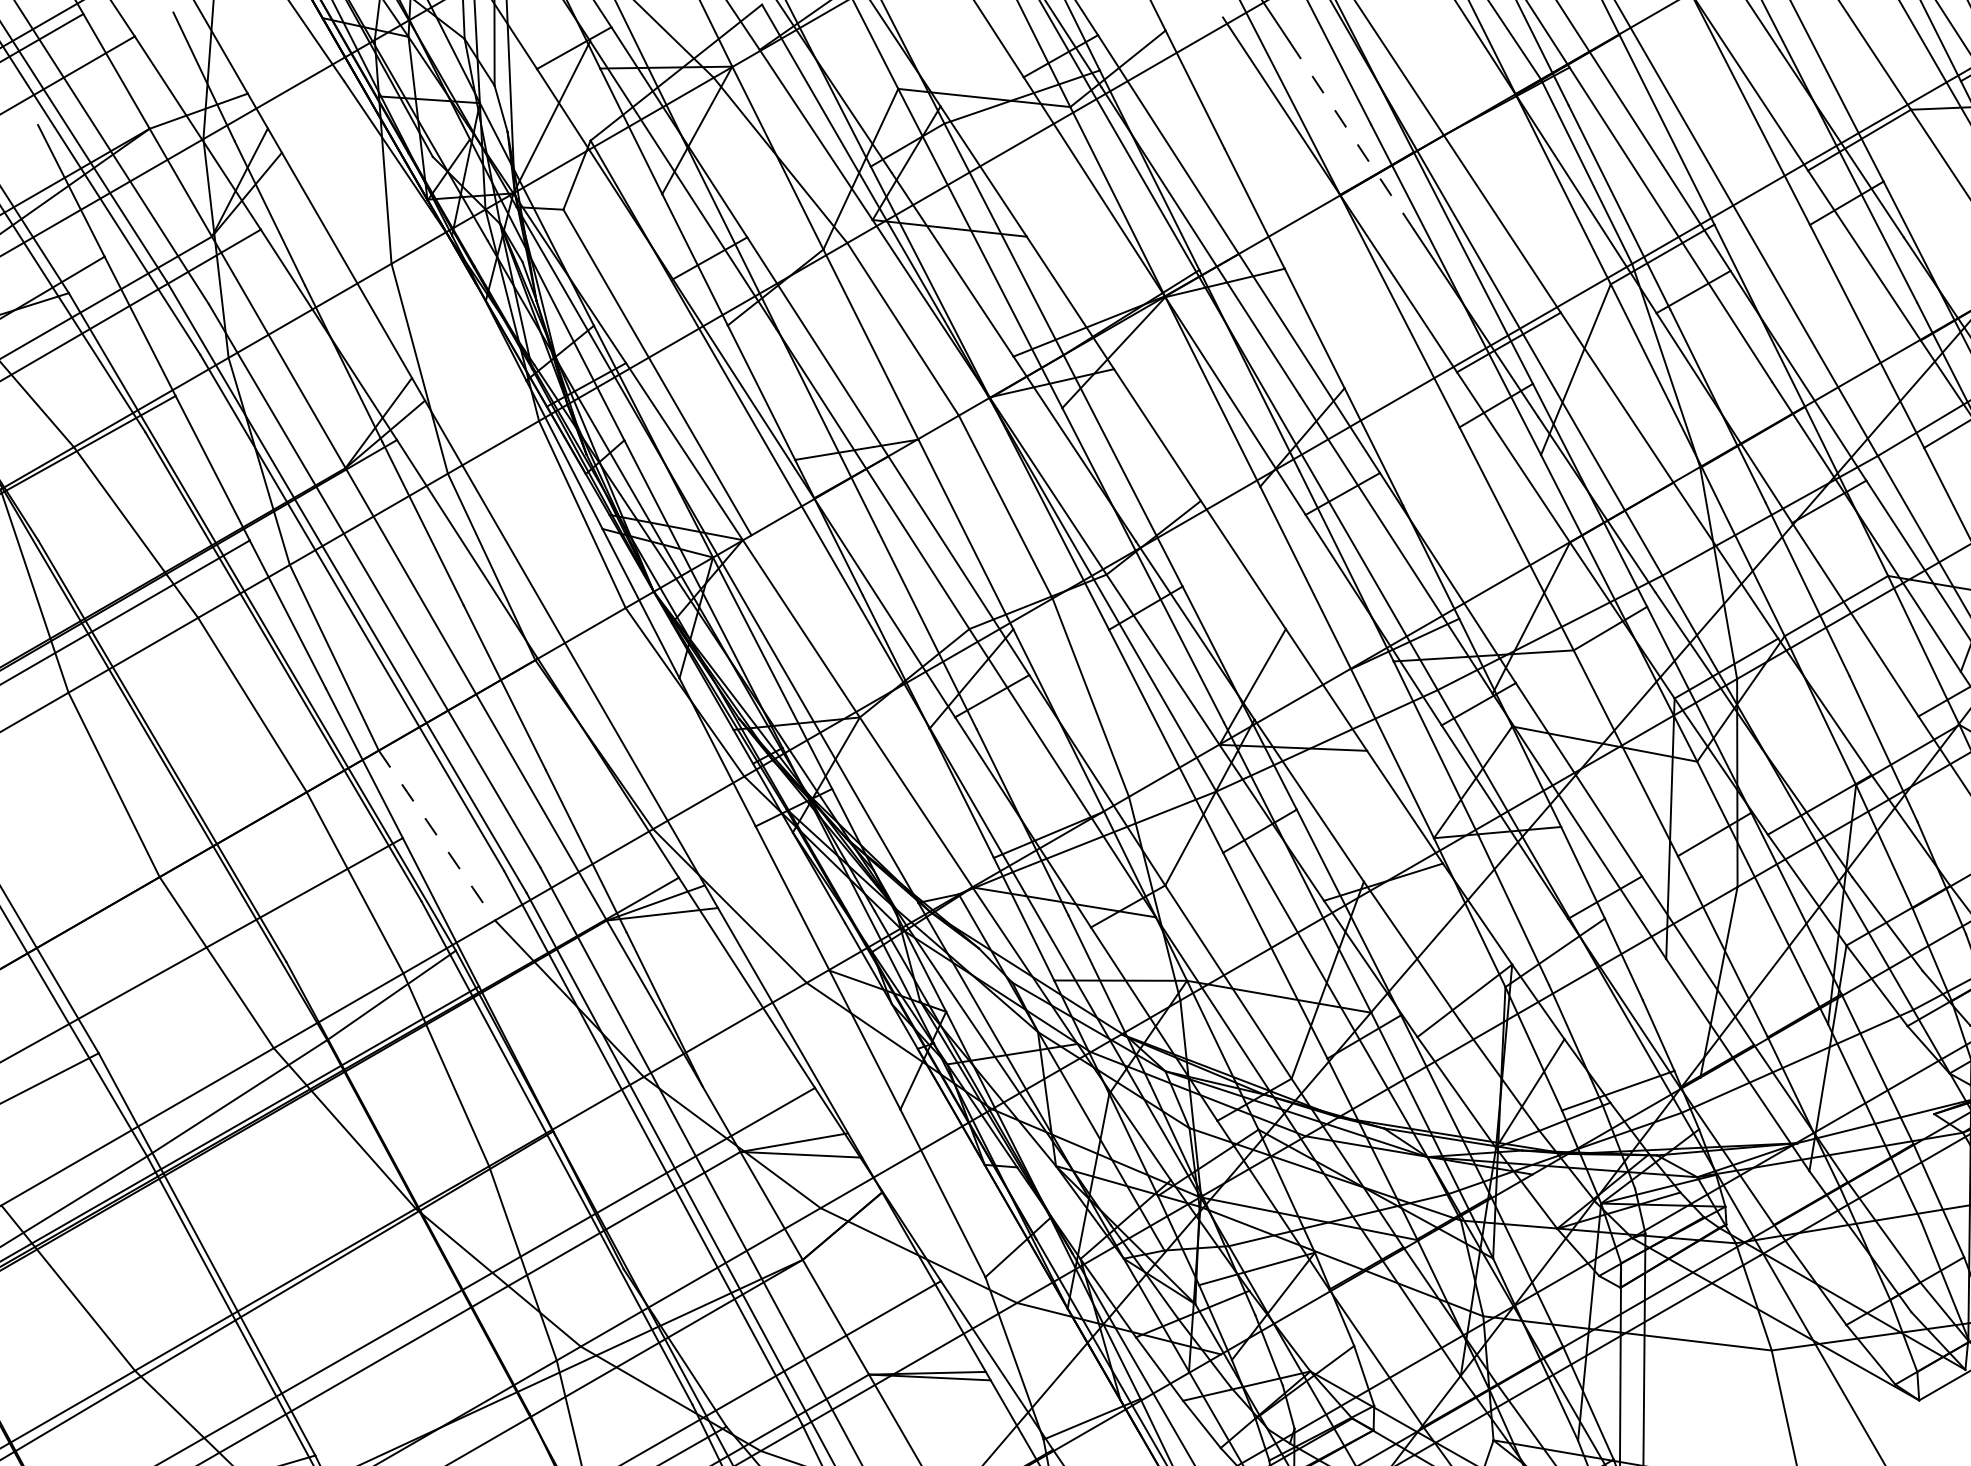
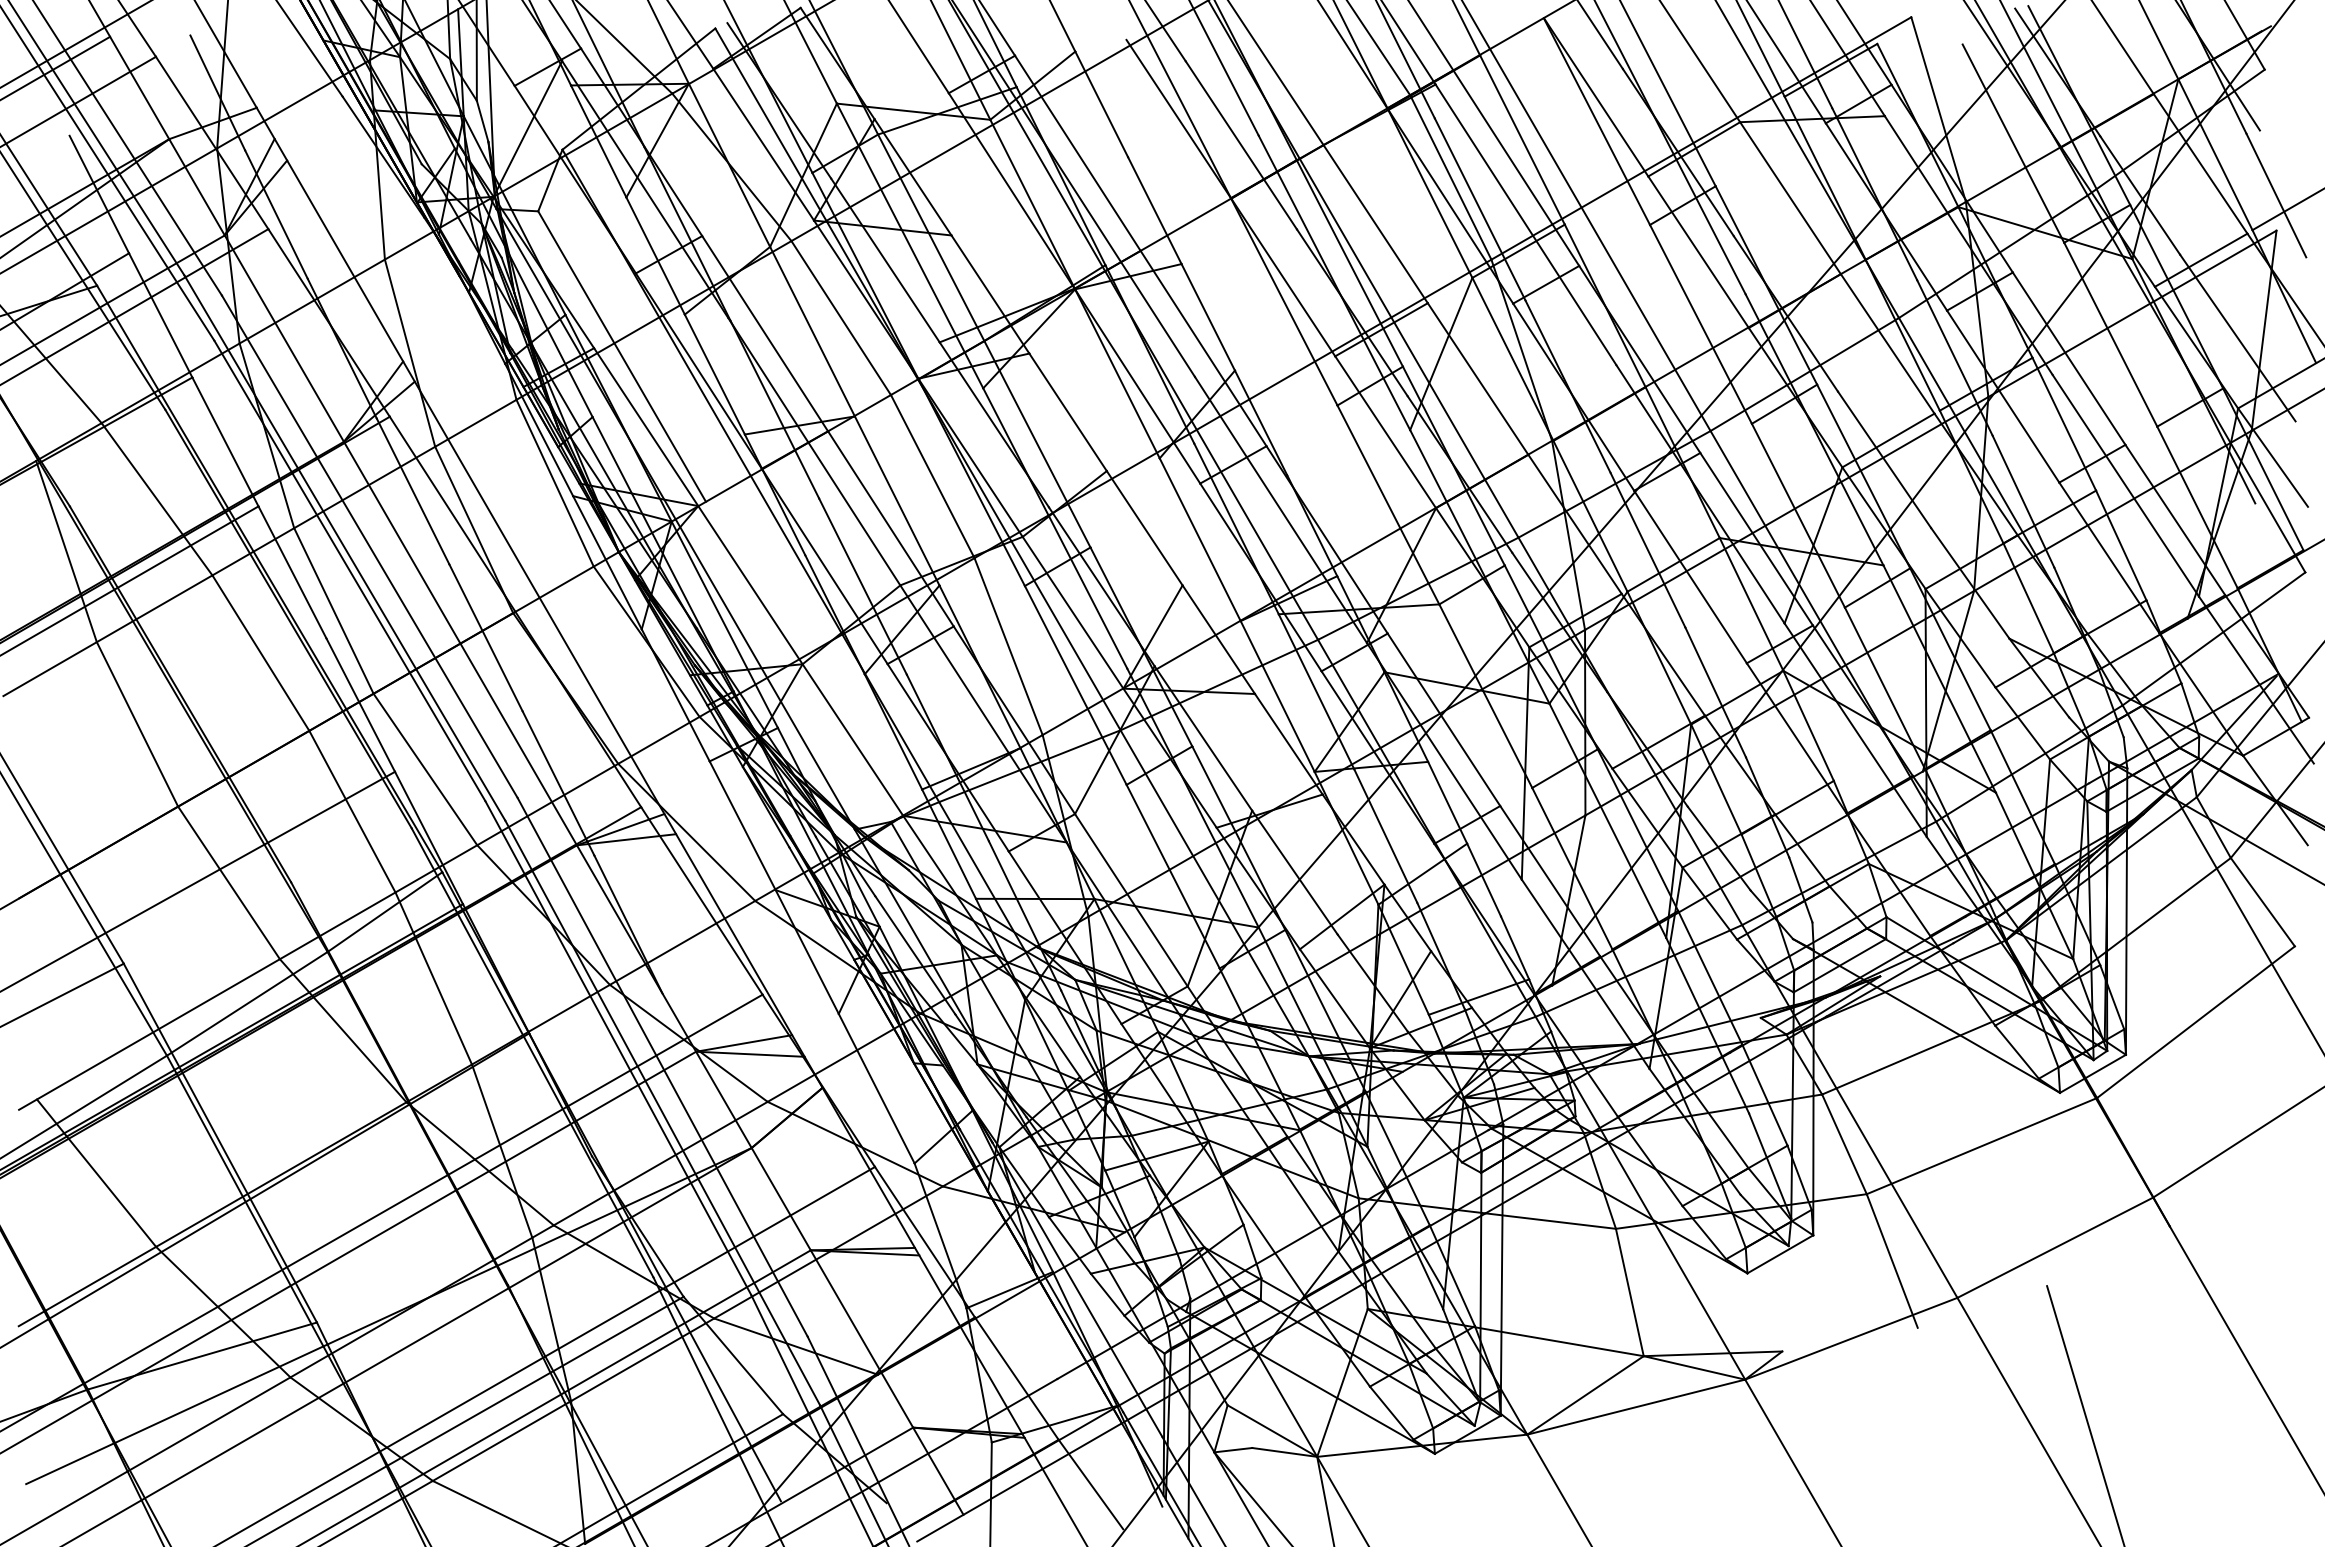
line: (1351, 135) -> (1241, 145), dashed -> solid
line: (437, 835) -> (425, 769), dashed -> solid

